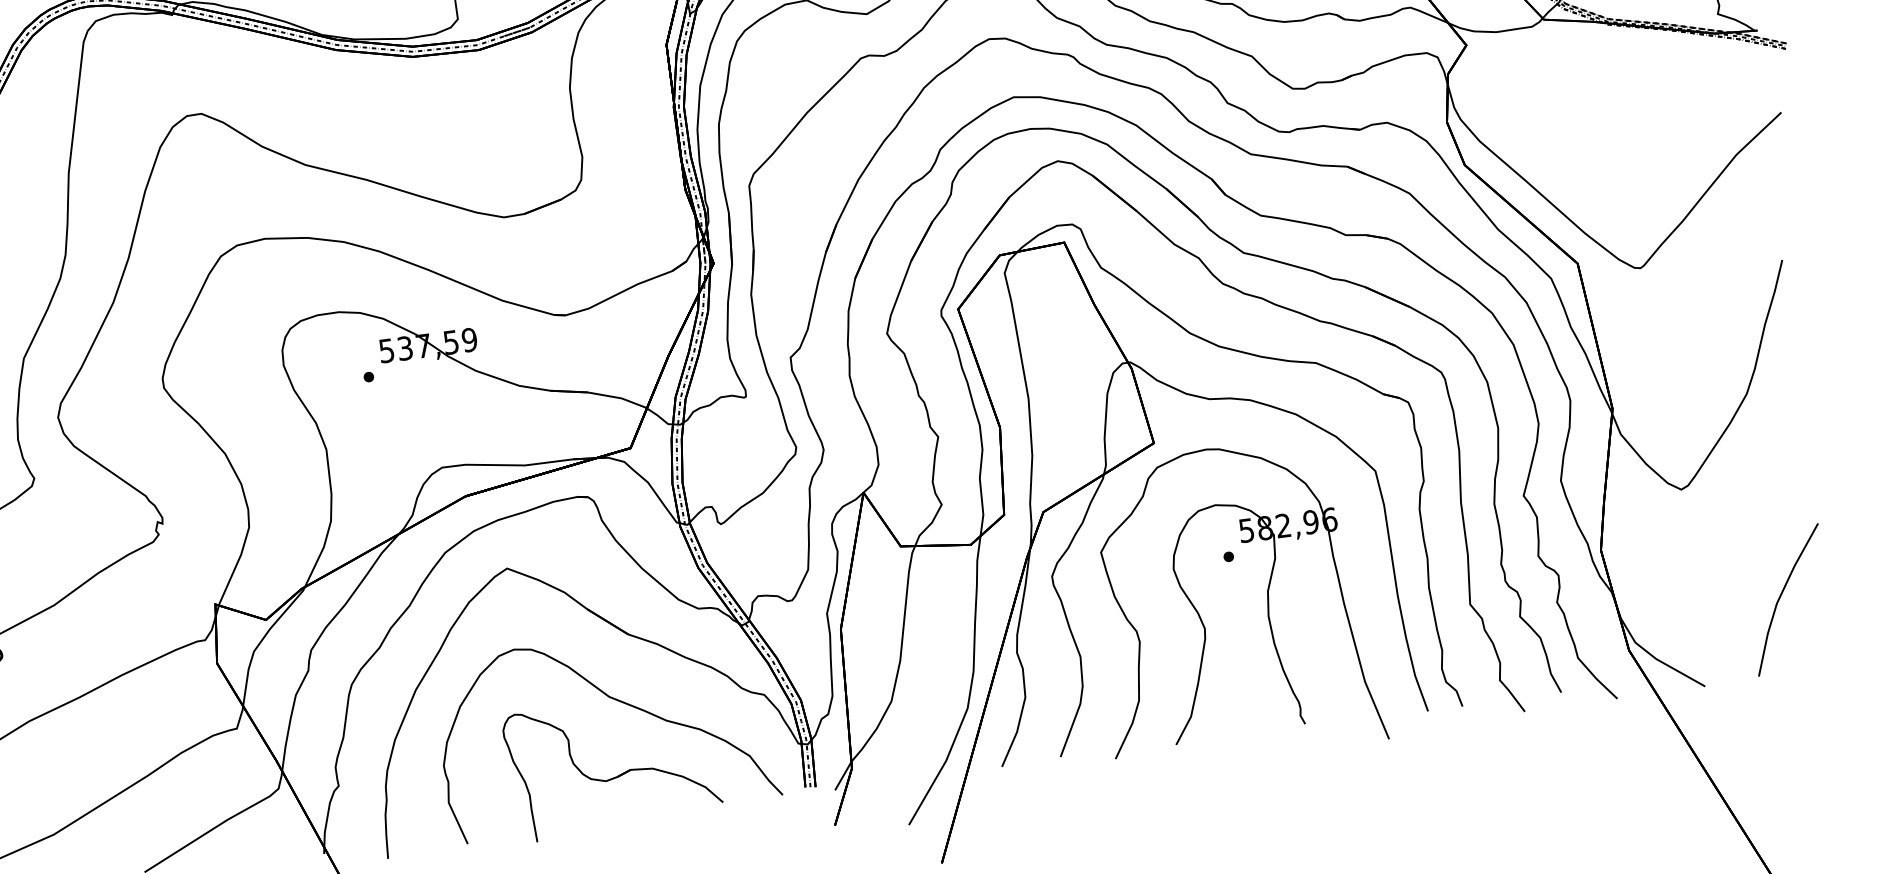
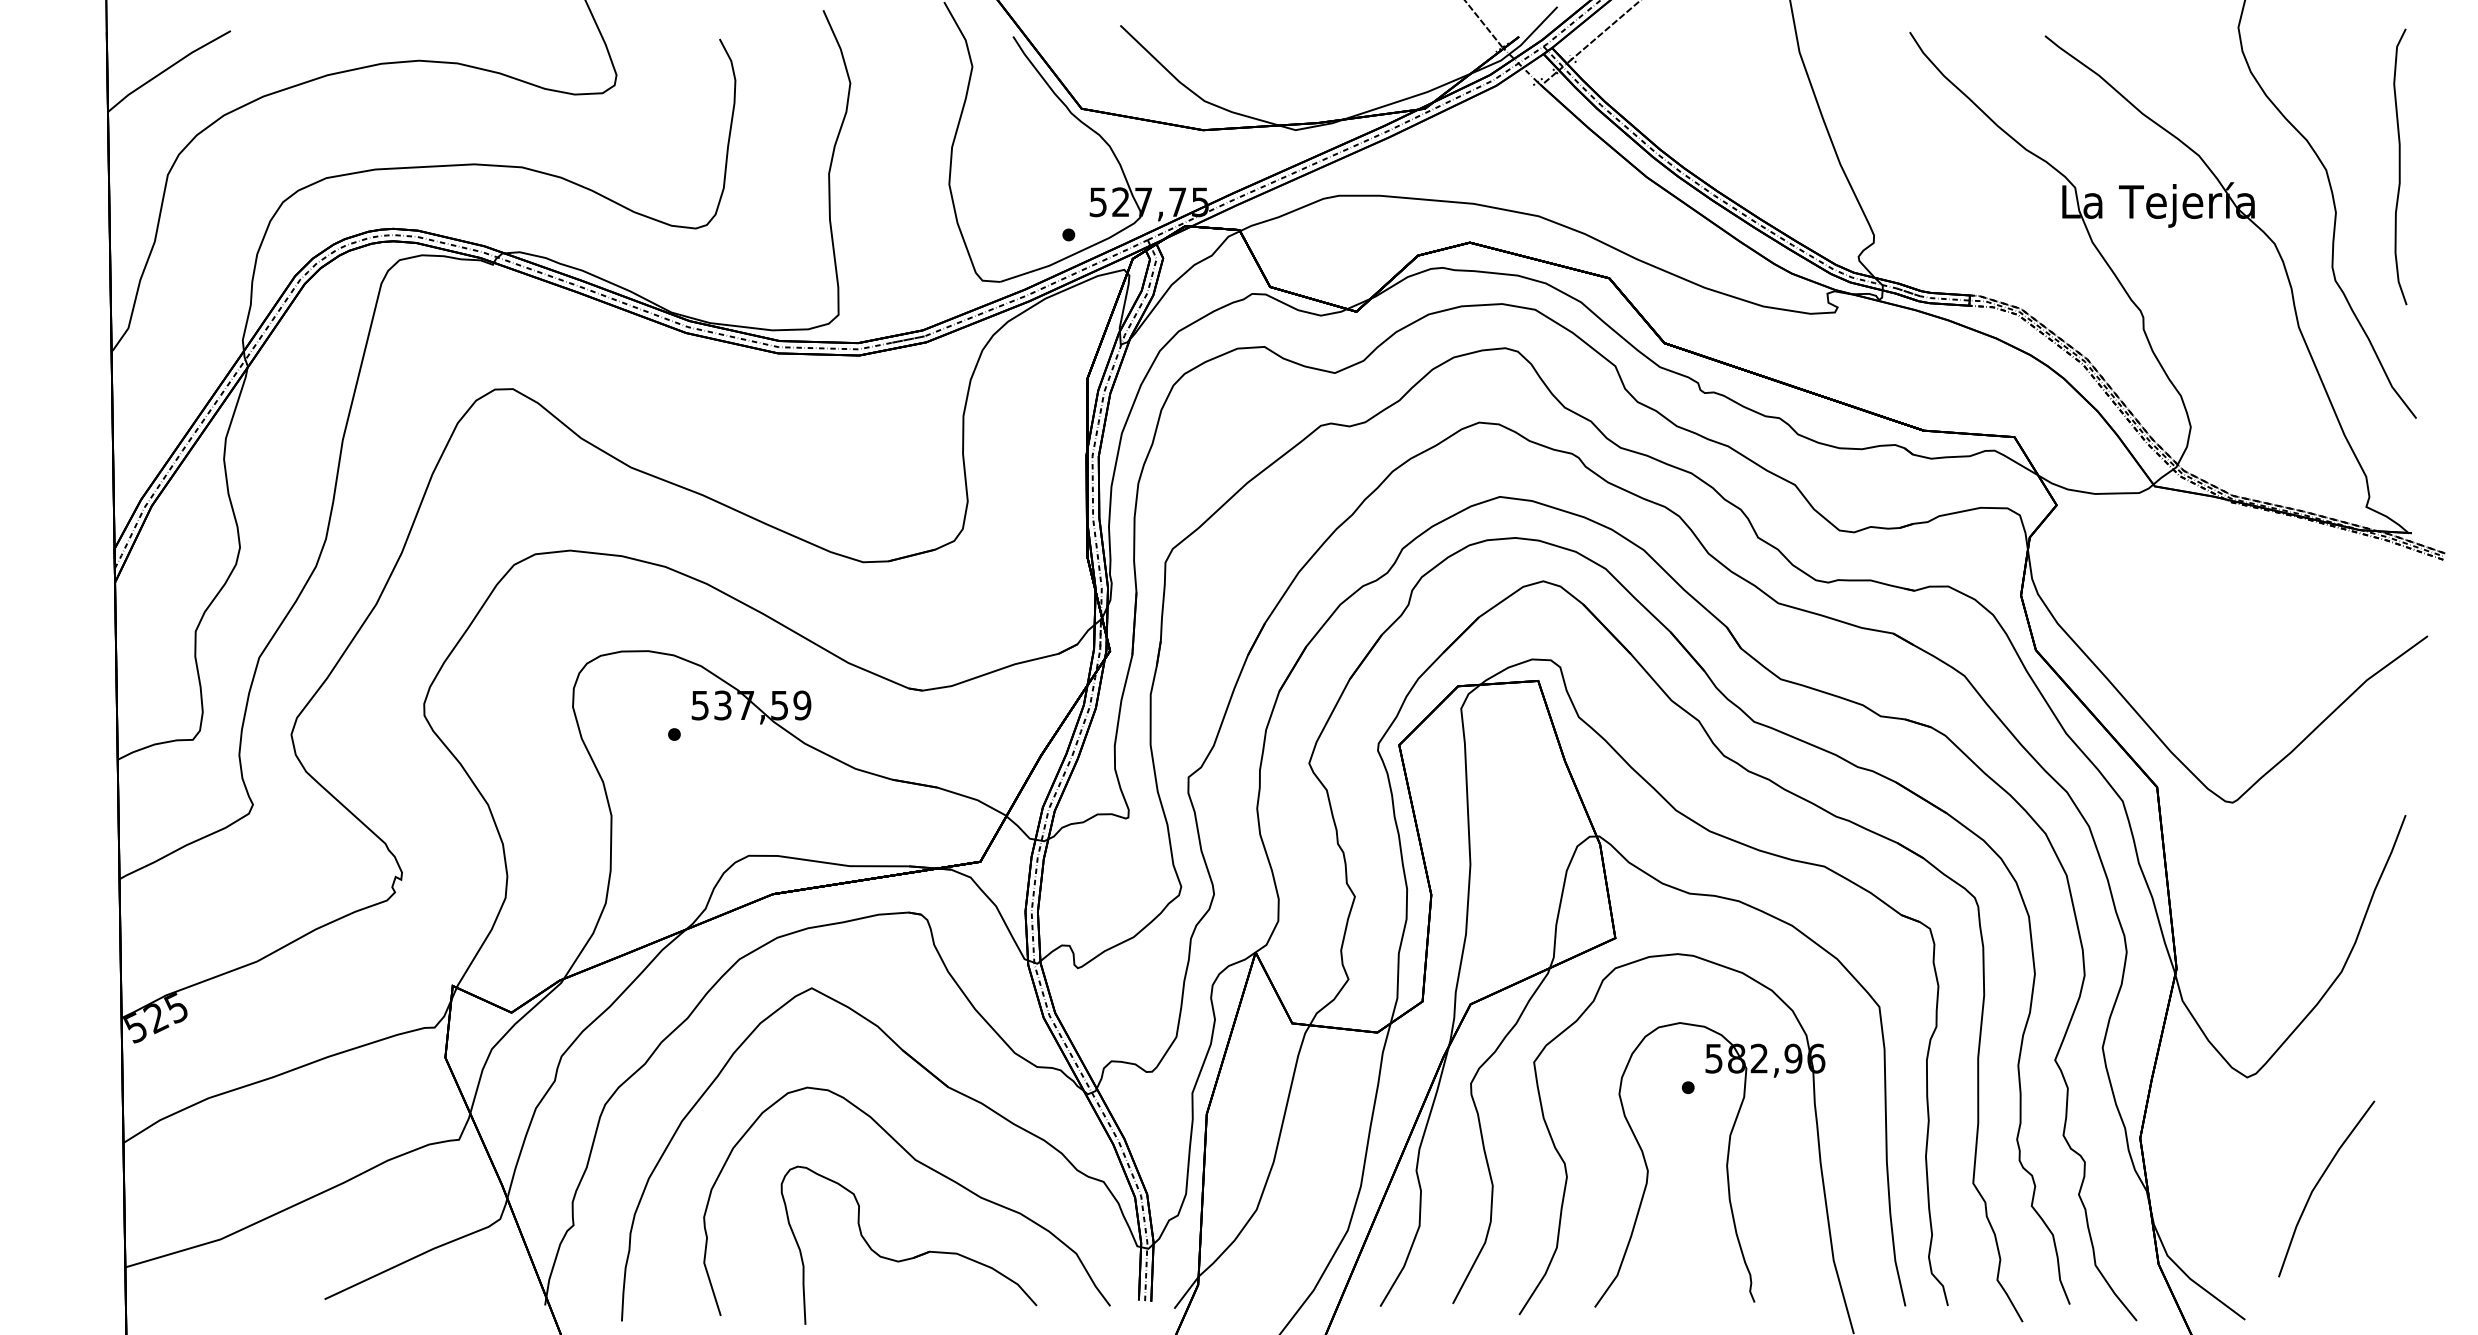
line: (1781, 595) -> (2319, 1182), moved

